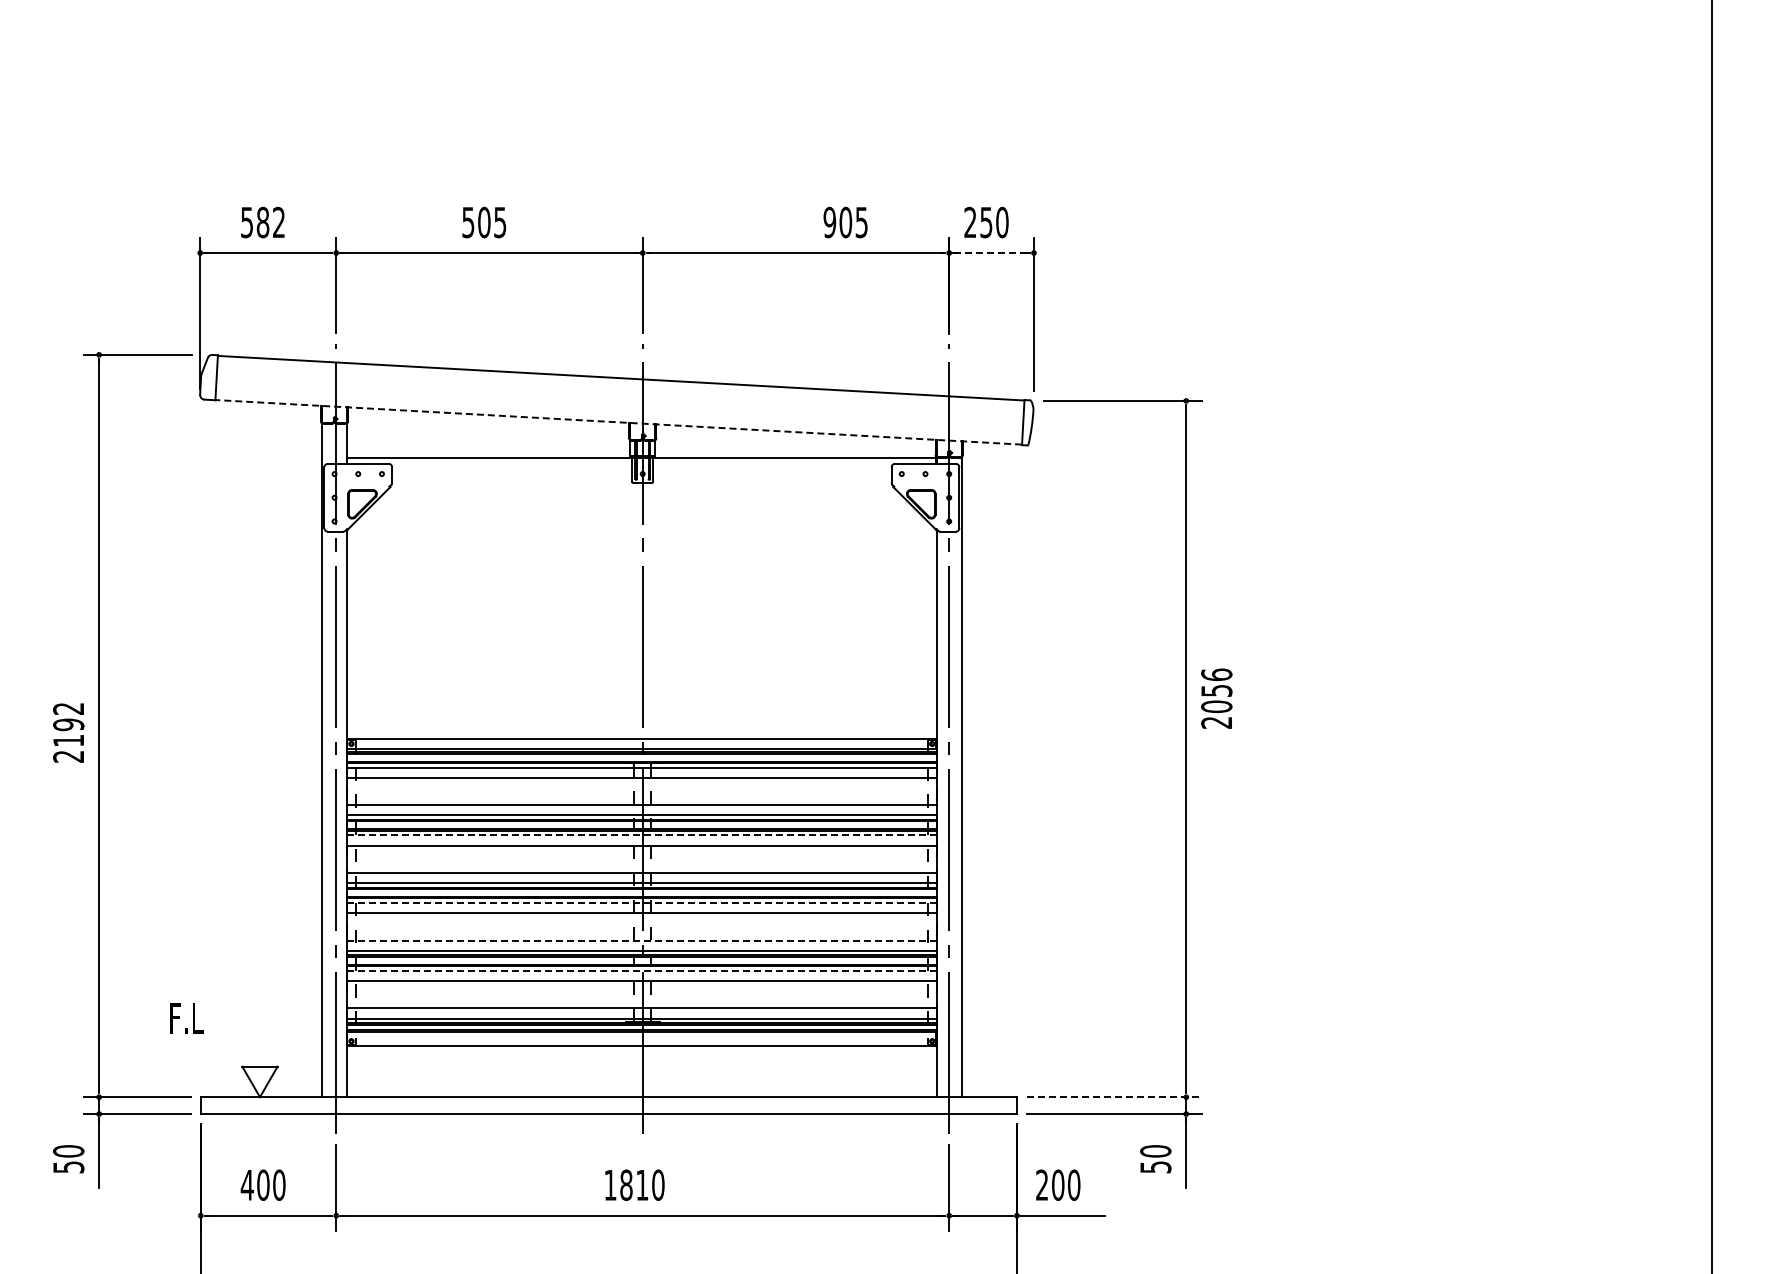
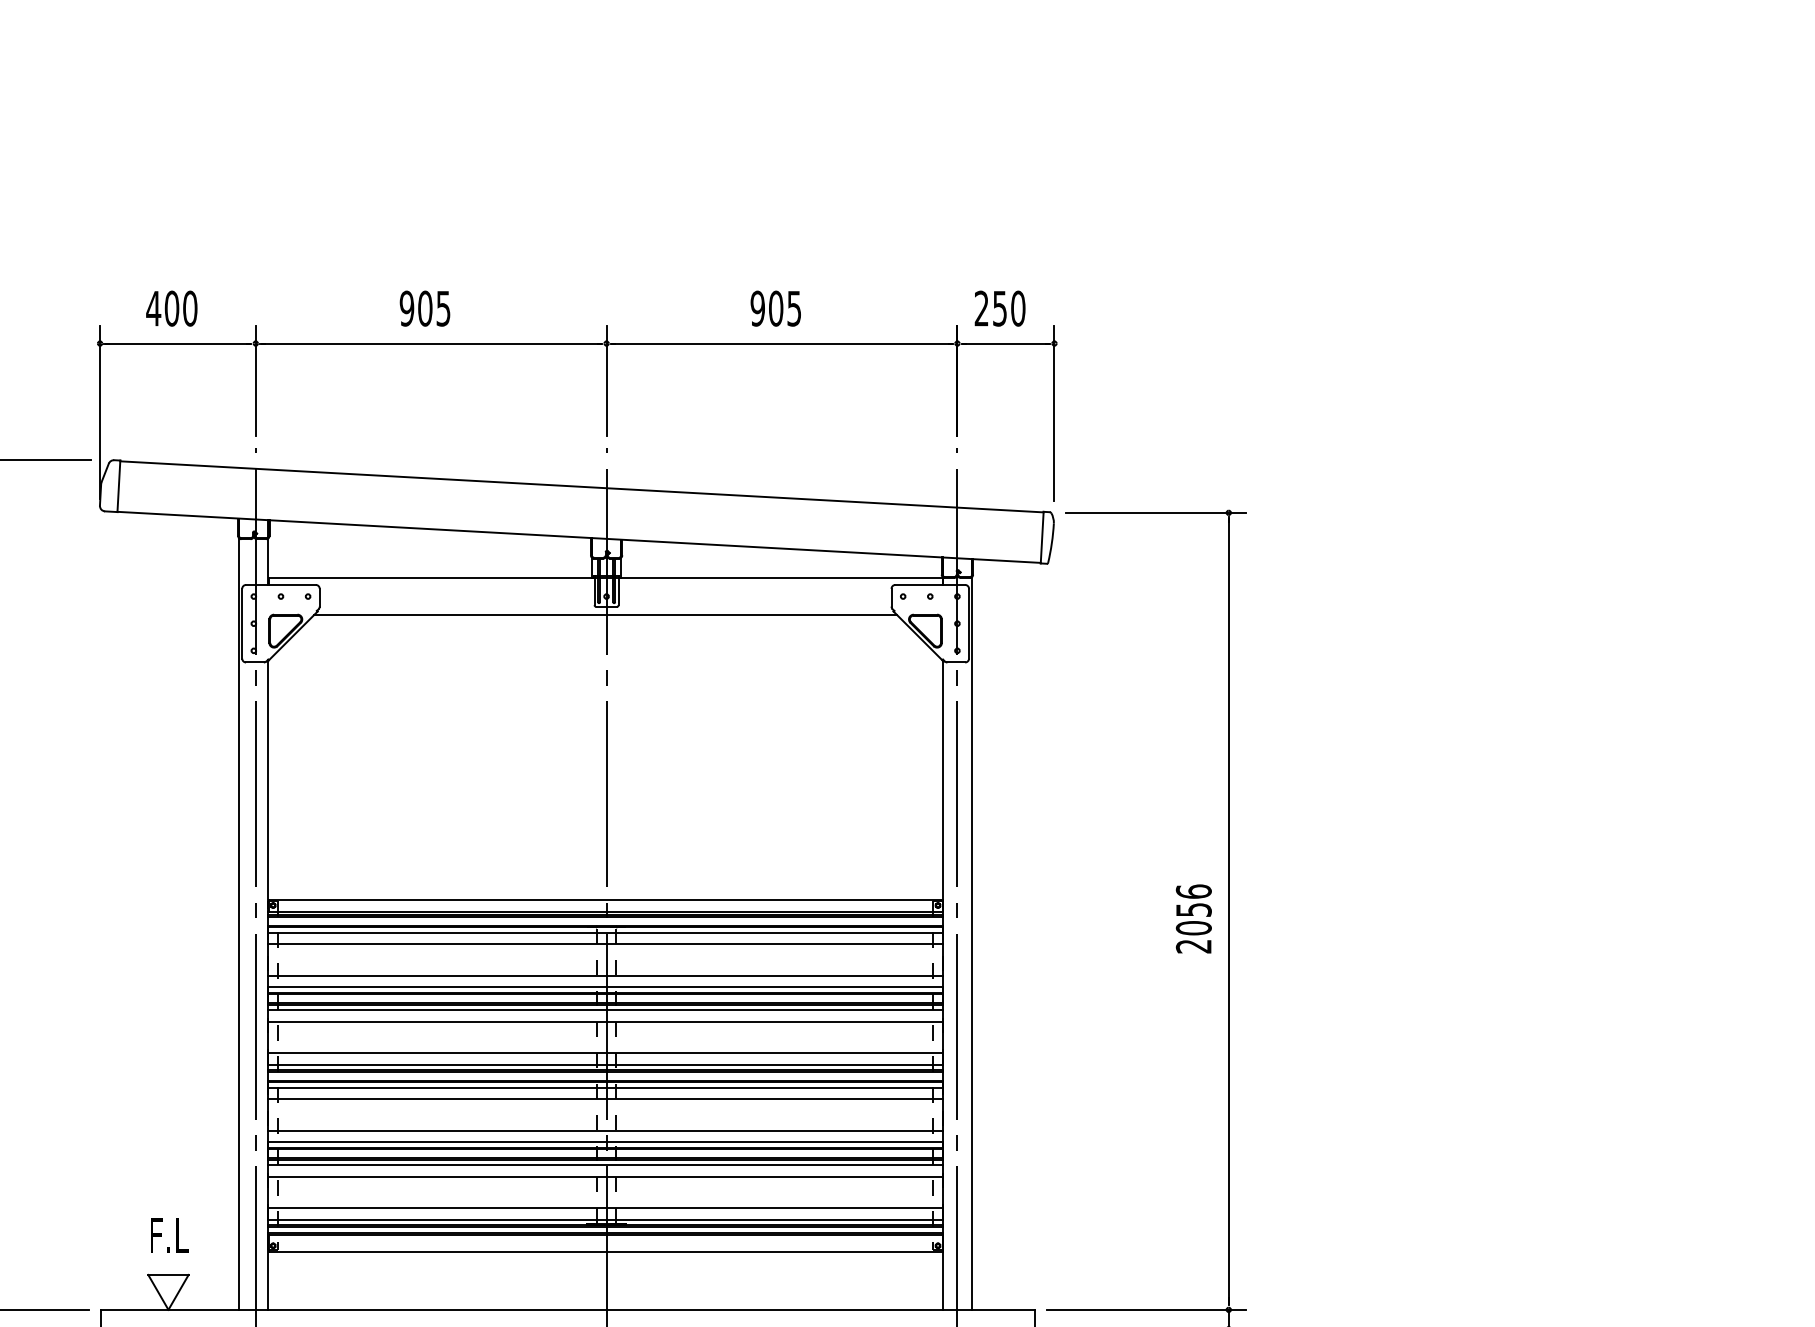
text: (262, 222) -> (171, 308), 582 -> 400
text: (468, 222) -> (407, 308), 505 -> 905
text: (845, 222) -> (775, 308), moved
line: (992, 253) -> (1006, 344), dashed -> solid
line: (618, 422) -> (578, 537), dashed -> solid
line: (641, 490) -> (605, 615), added
text: (1216, 698) -> (1193, 918), moved
line: (641, 835) -> (605, 1010), dashed -> solid
line: (641, 903) -> (605, 1088), dashed -> solid
line: (641, 940) -> (605, 1130), dashed -> solid
line: (641, 970) -> (605, 1164), dashed -> solid
text: (186, 1018) -> (169, 1235), moved
line: (1114, 1097) -> (1146, 1310), dashed -> solid

